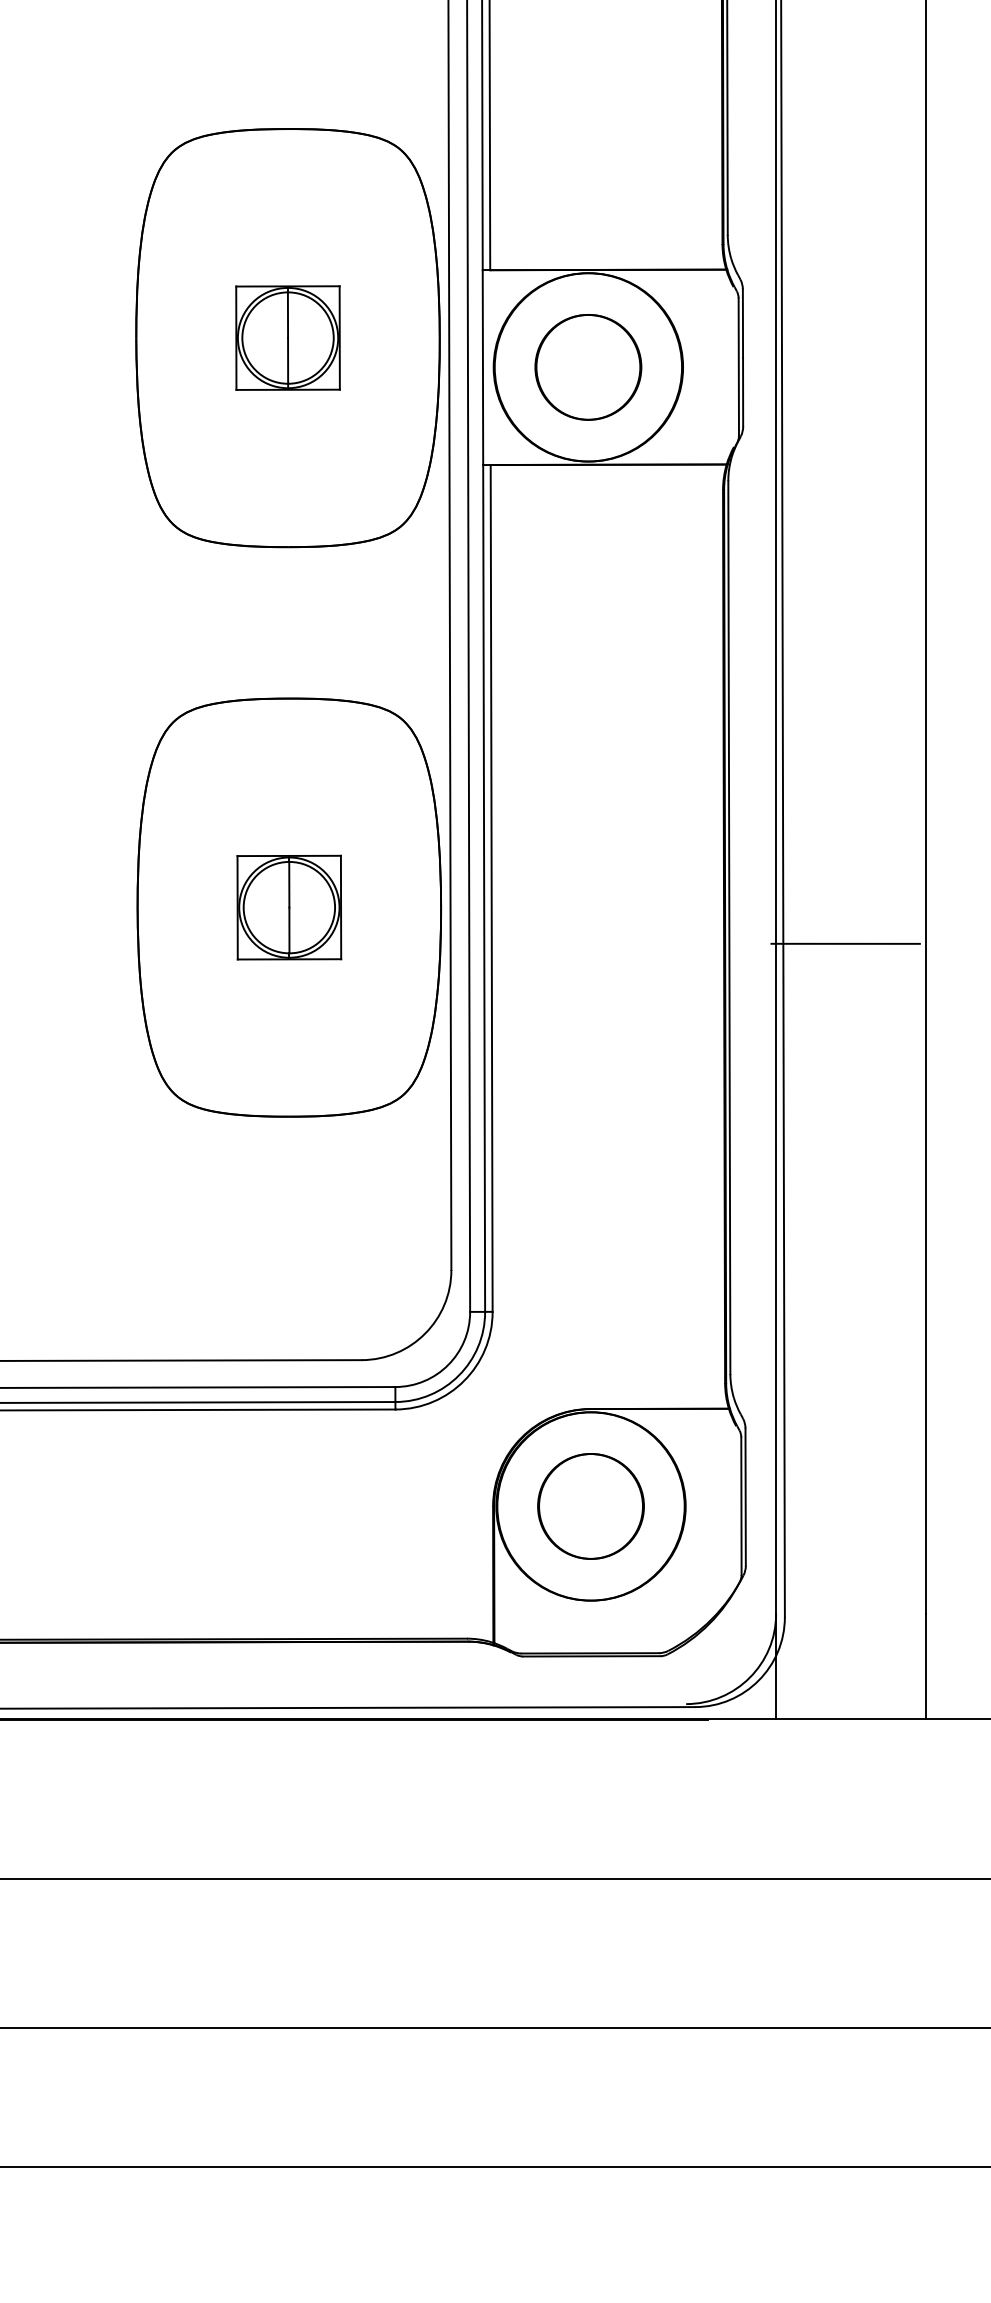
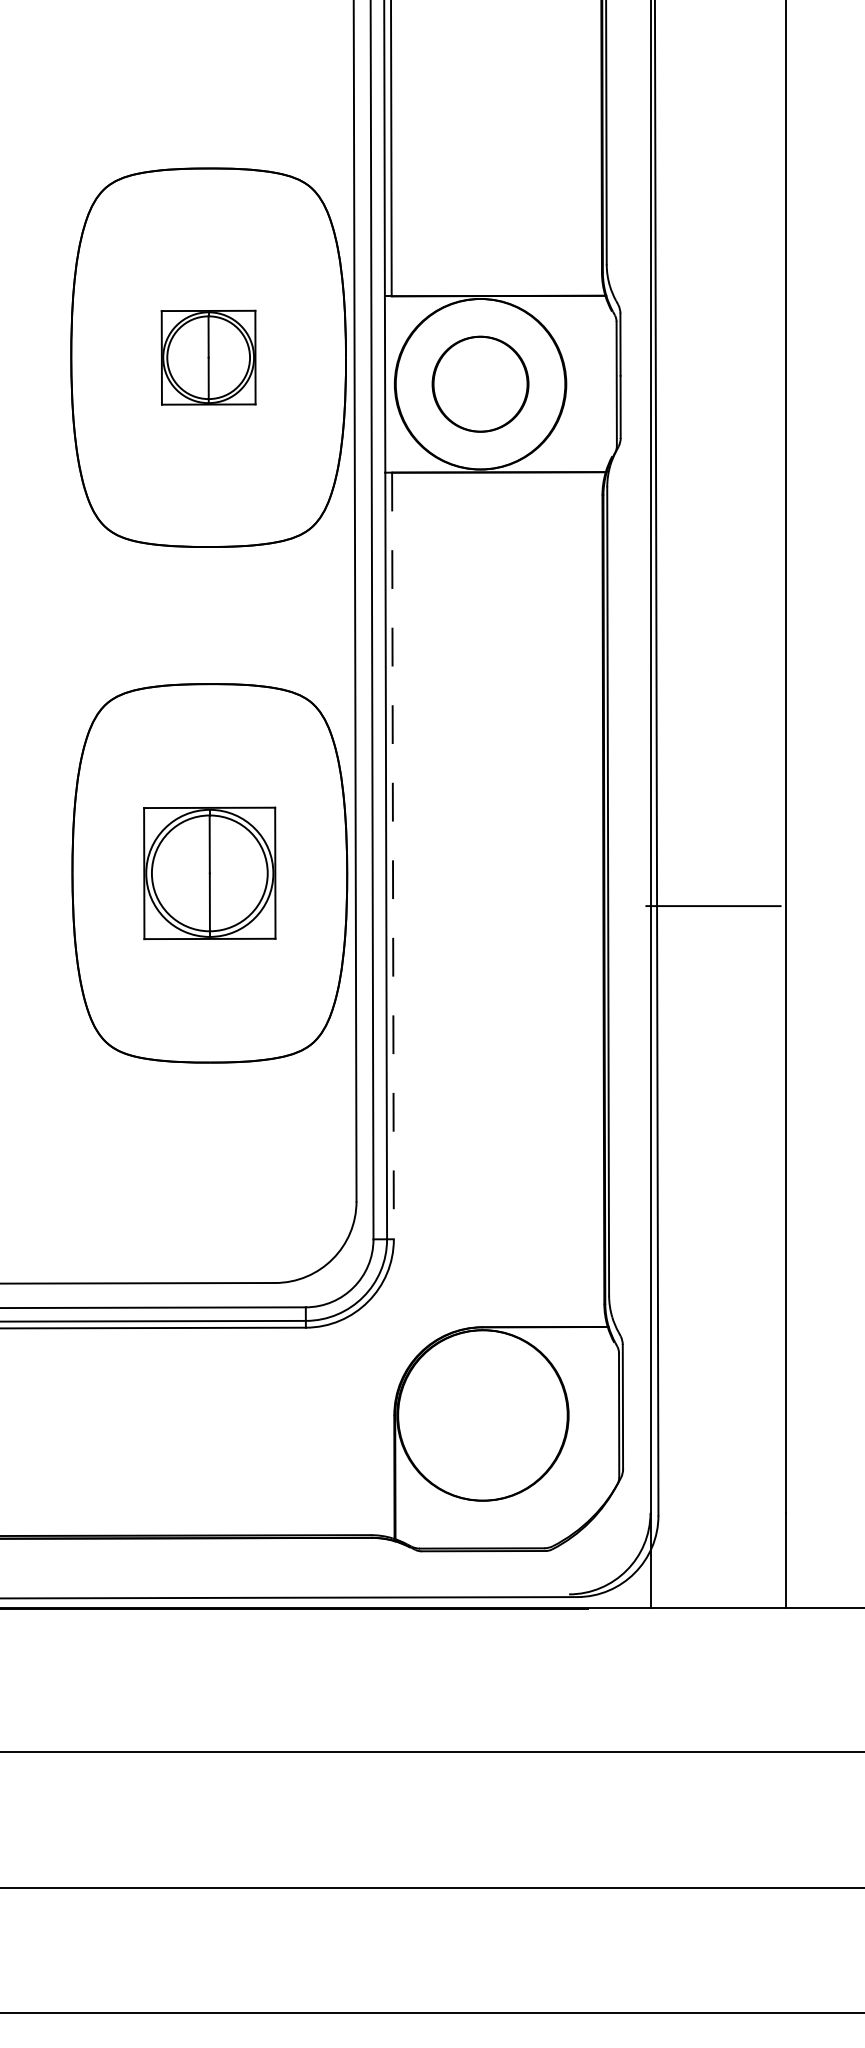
line: (491, 888) -> (392, 856), solid -> dashed
part: (289, 907) -> (209, 873), size x1.4
part: (590, 1506) -> (482, 1415), removed

